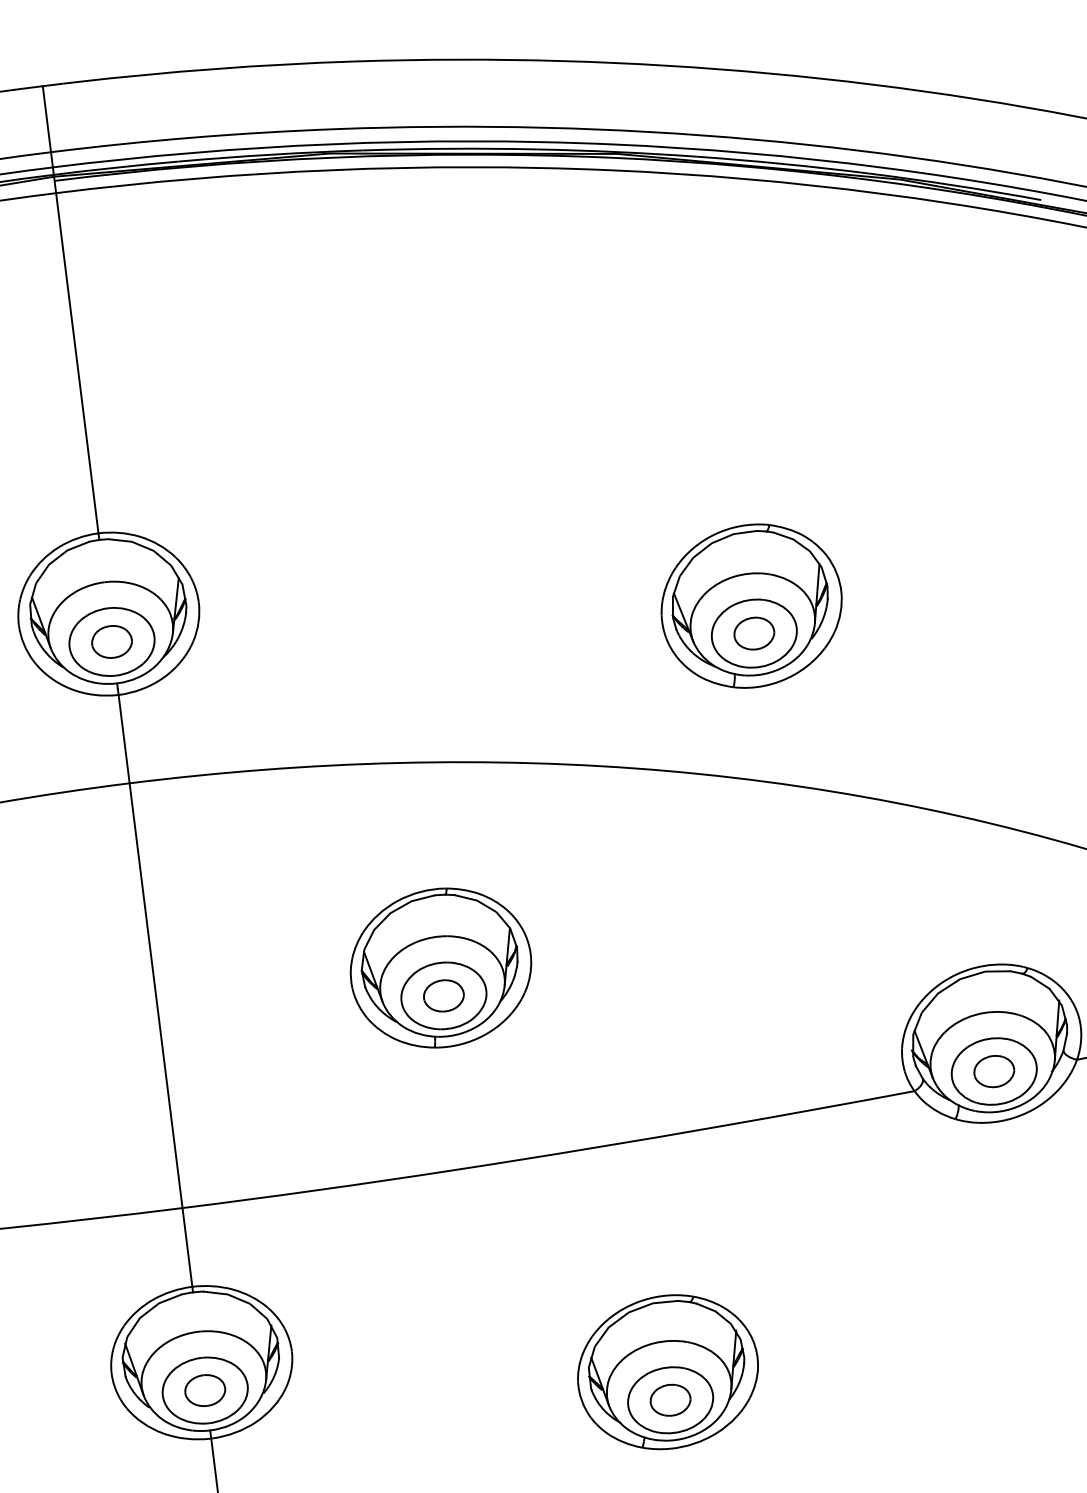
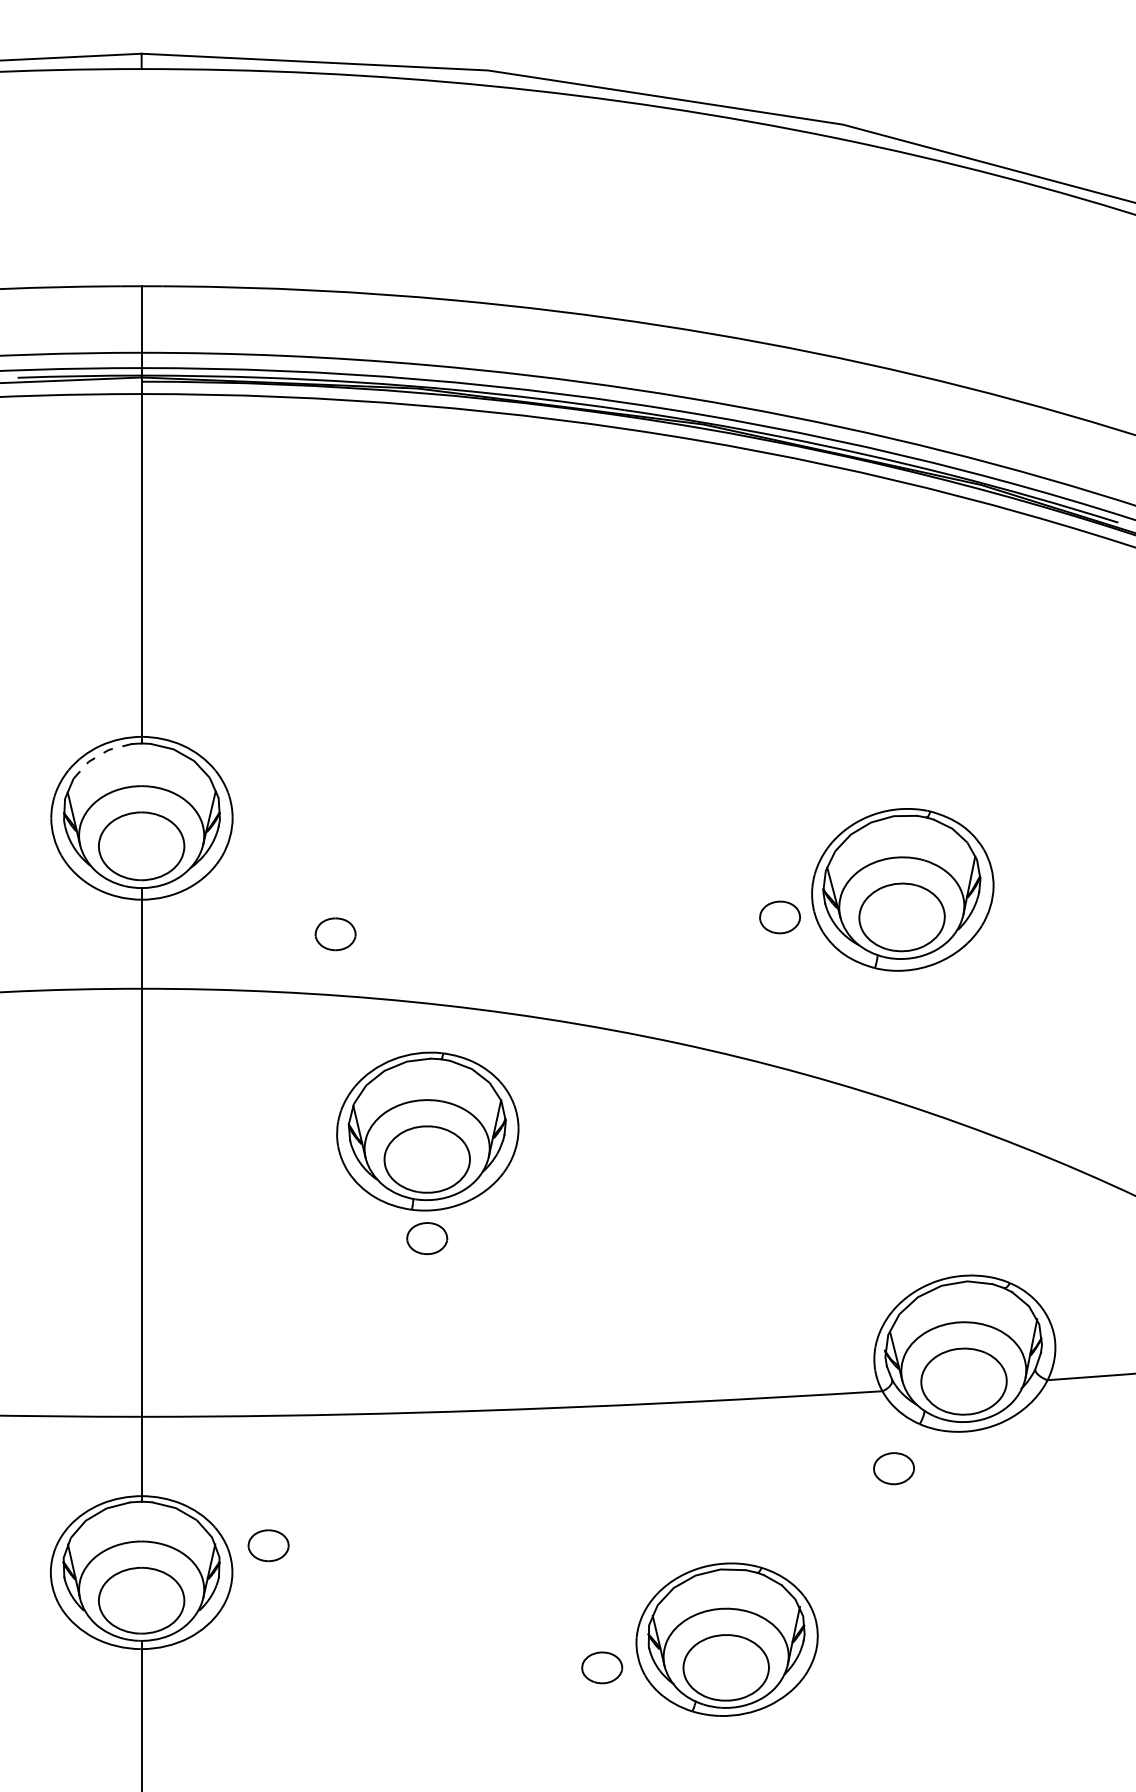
line: (58, 557) -> (99, 755), solid -> dashed
part: (751, 605) -> (902, 889), moved
part: (111, 642) -> (335, 934), moved
part: (440, 968) -> (427, 1131), moved
part: (993, 1071) -> (893, 1468), moved
part: (667, 1372) -> (726, 1639), moved
part: (205, 1390) -> (268, 1545), moved

